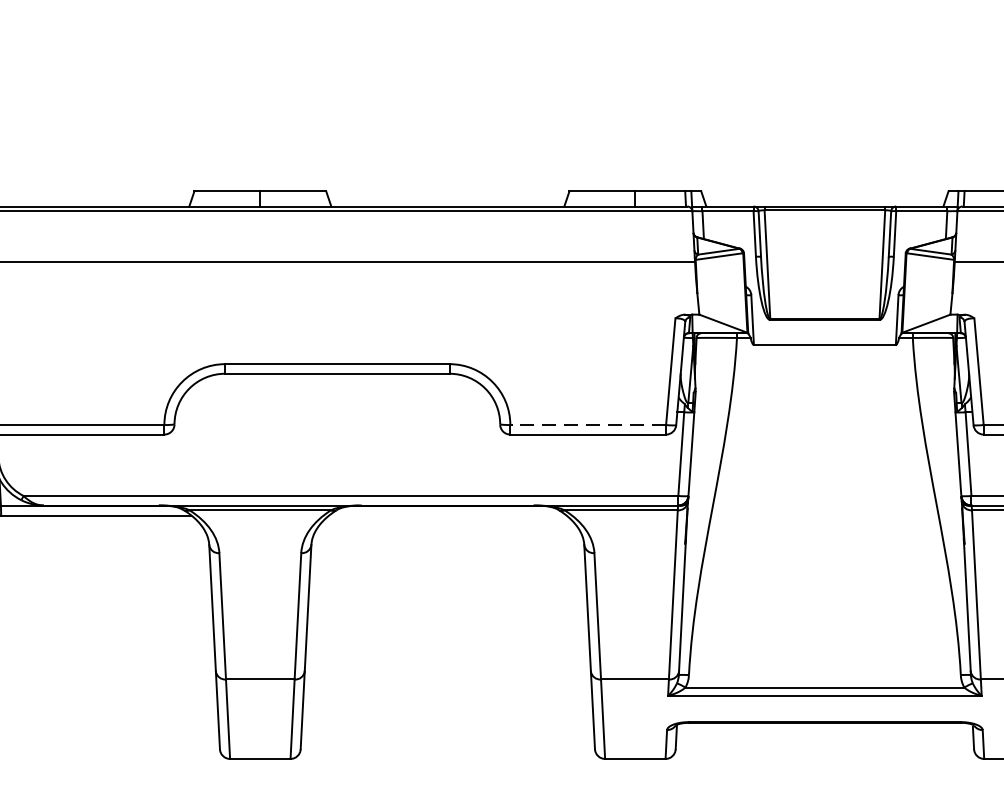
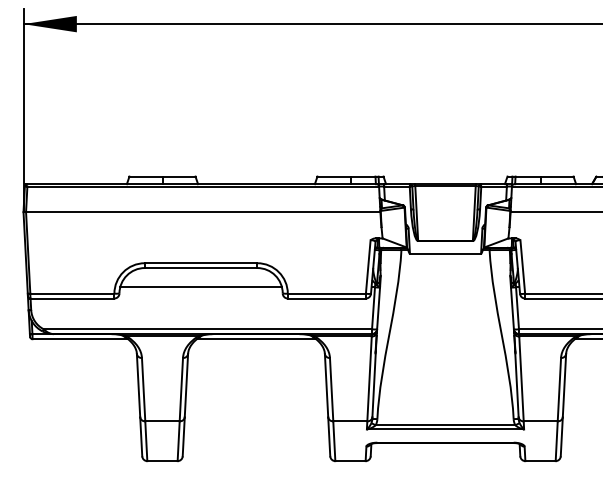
line: (336, 412) -> (200, 287), added
line: (587, 424) -> (326, 293), dashed -> solid
line: (447, 516) -> (256, 339), added

